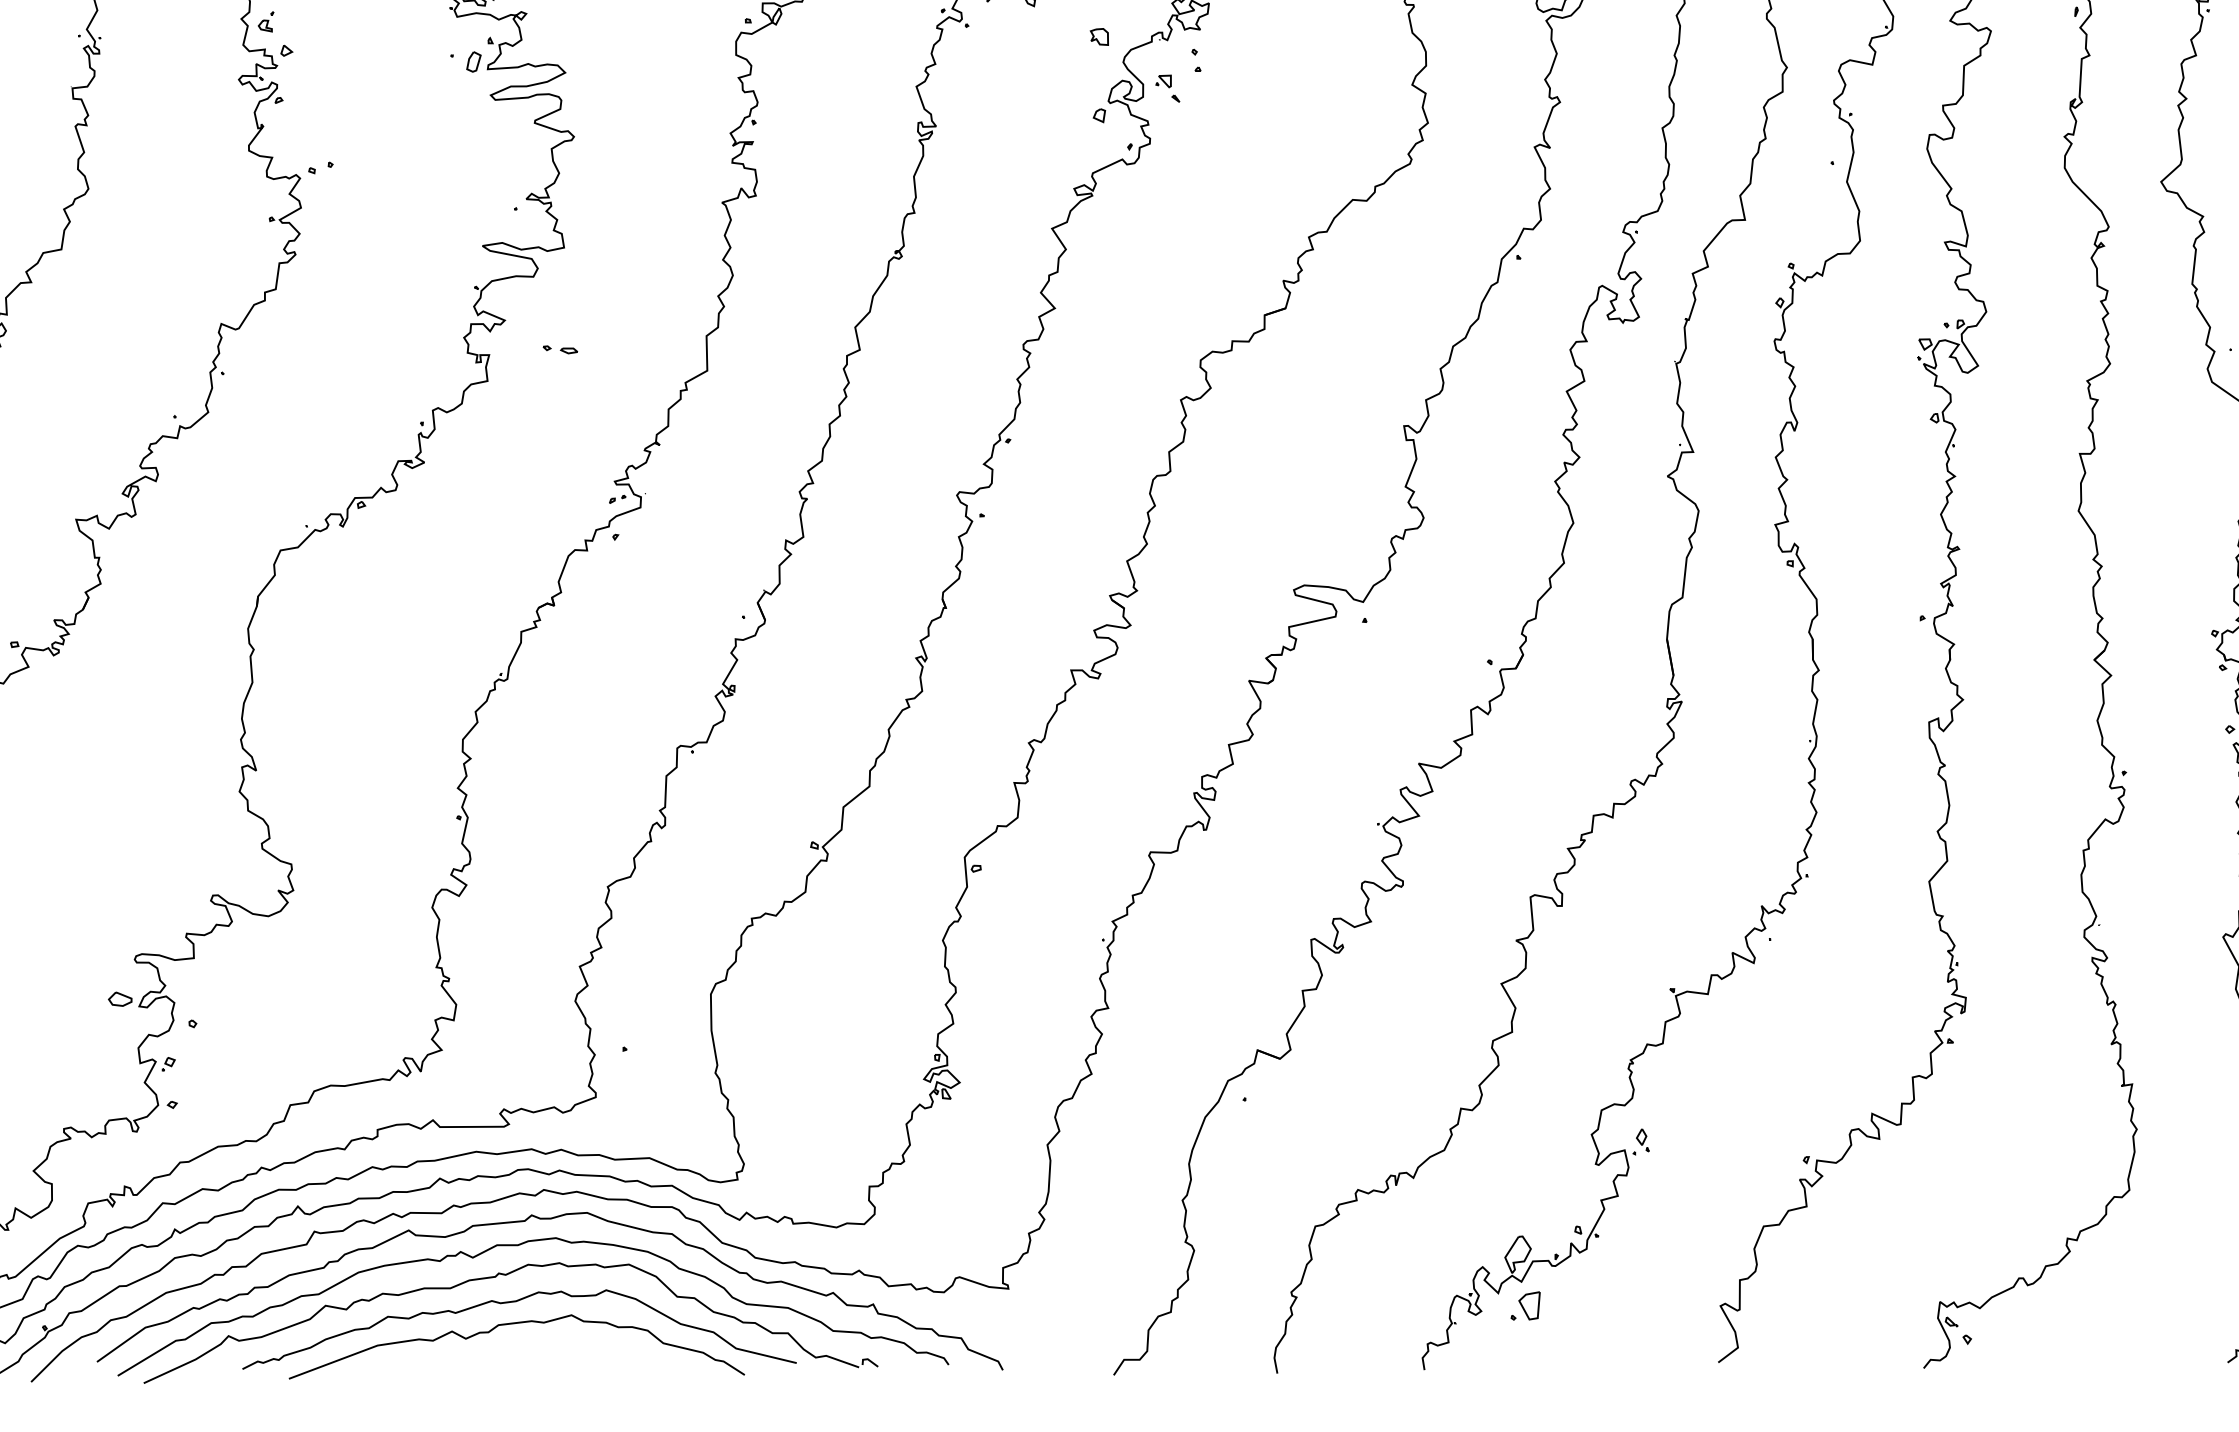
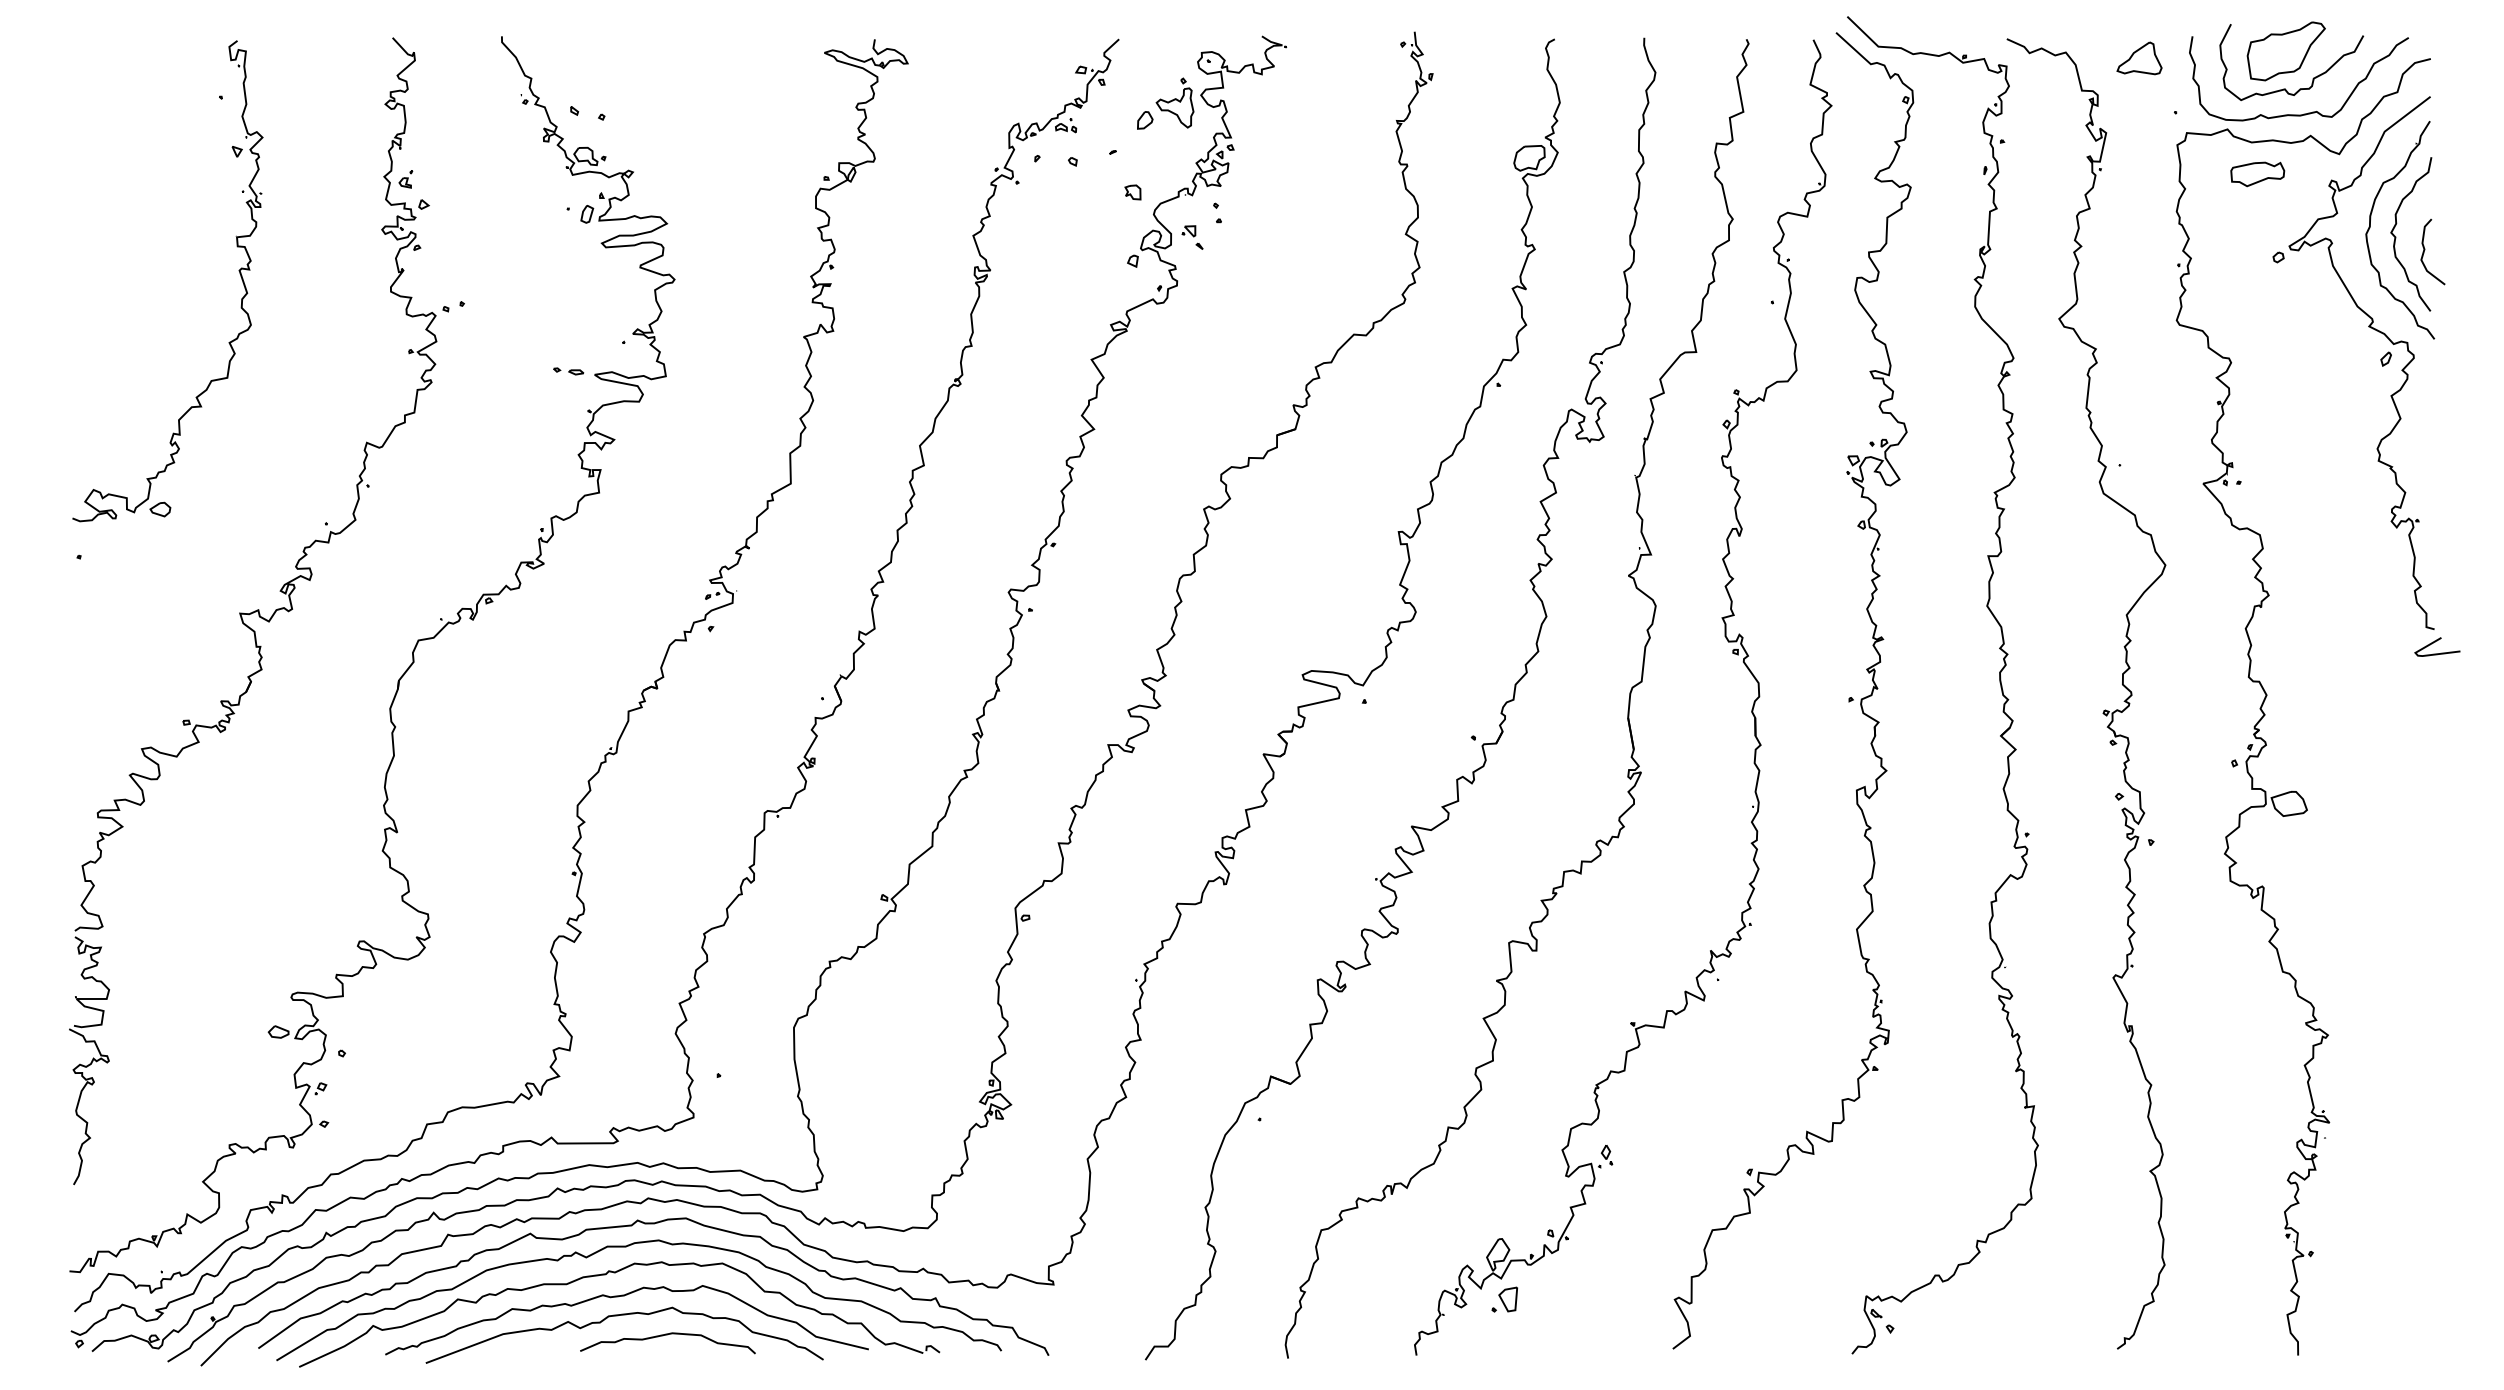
part: (560, 349) -> (568, 371), moved
curve: (565, 1347) -> (667, 1335), added

